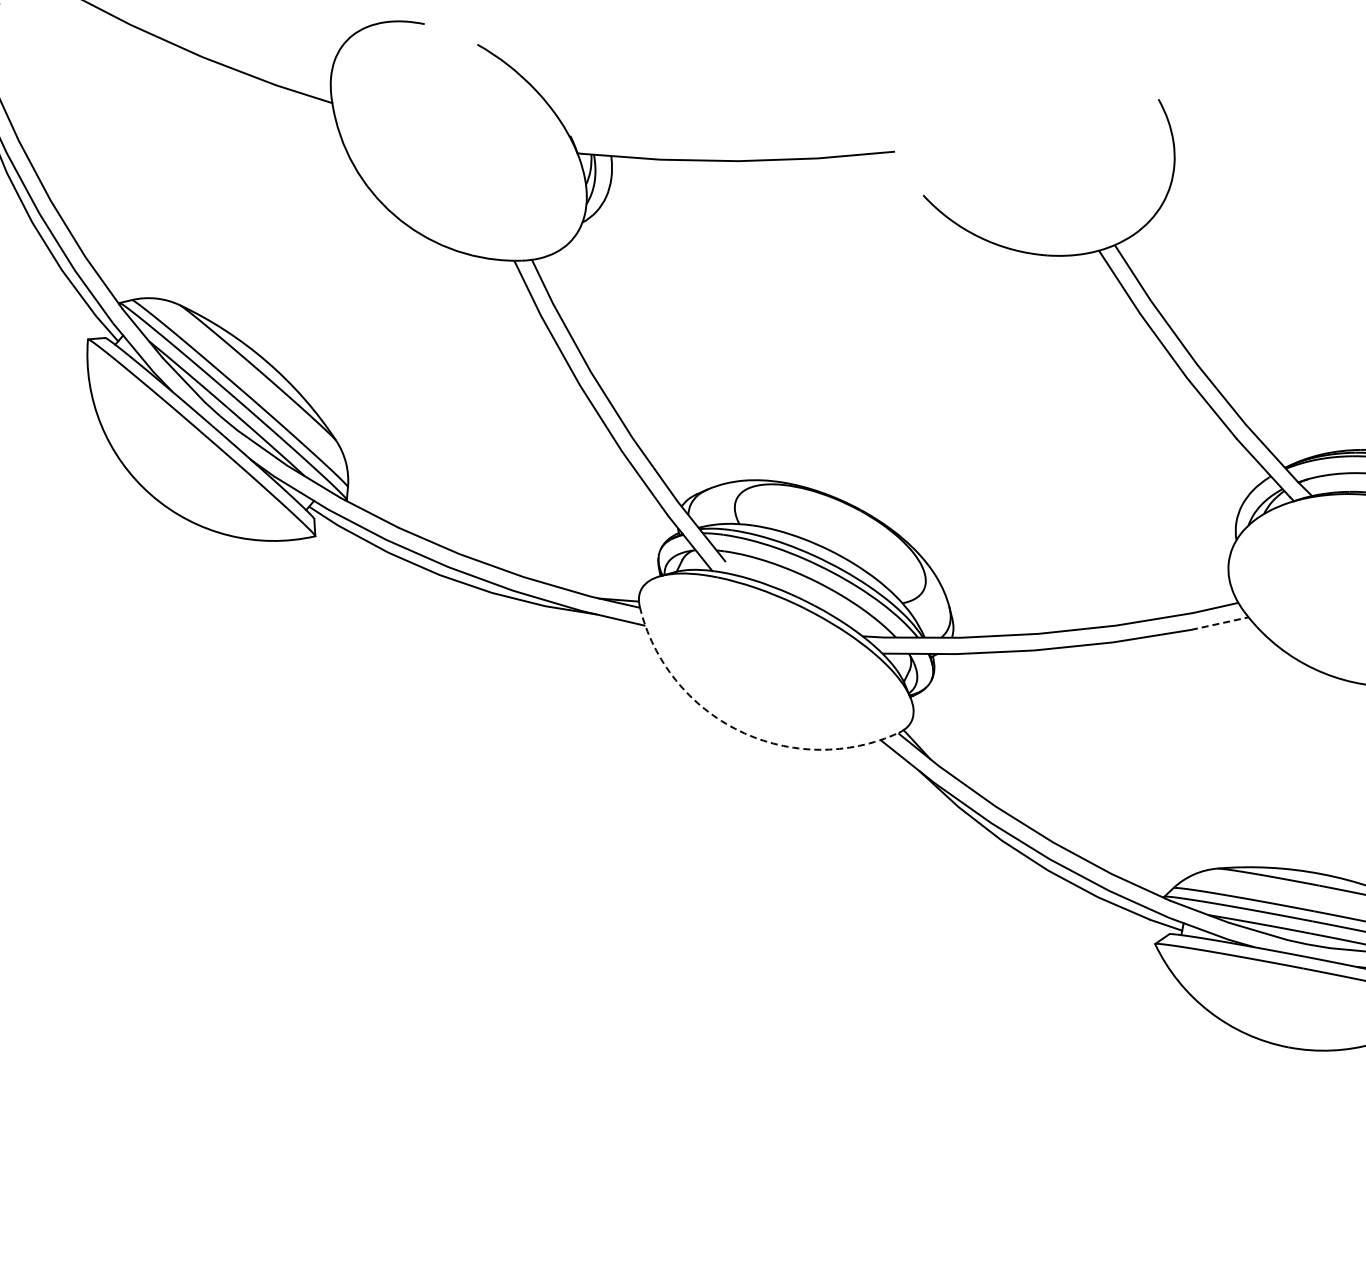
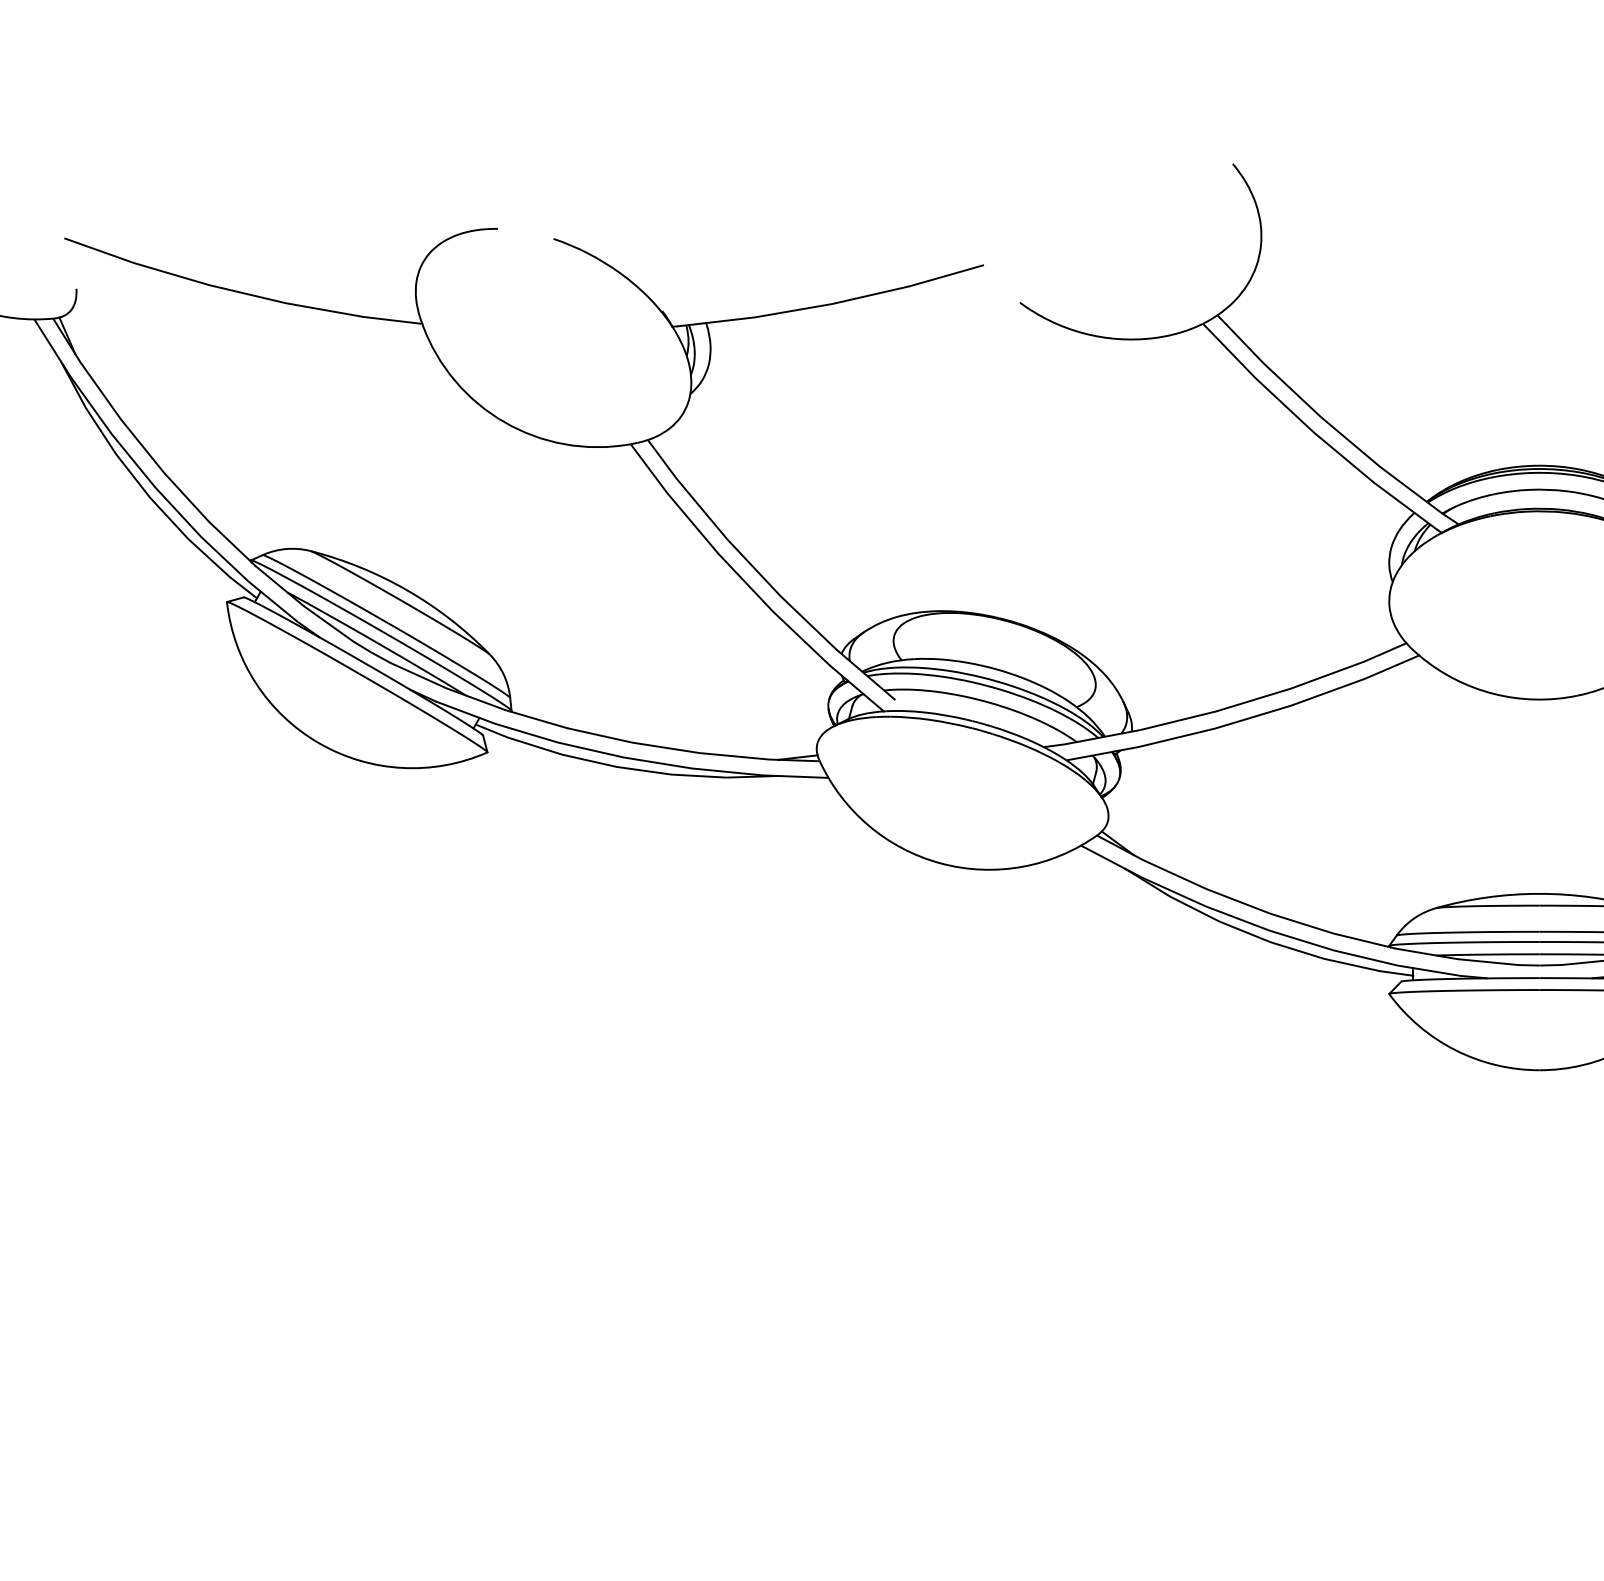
line: (1220, 624) -> (1392, 667), dashed -> solid
arc: (739, 731) -> (940, 863), dashed -> solid

